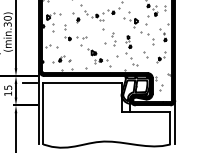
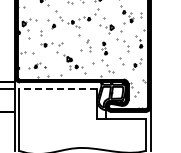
line: (81, 82) -> (57, 88), solid -> dashed

